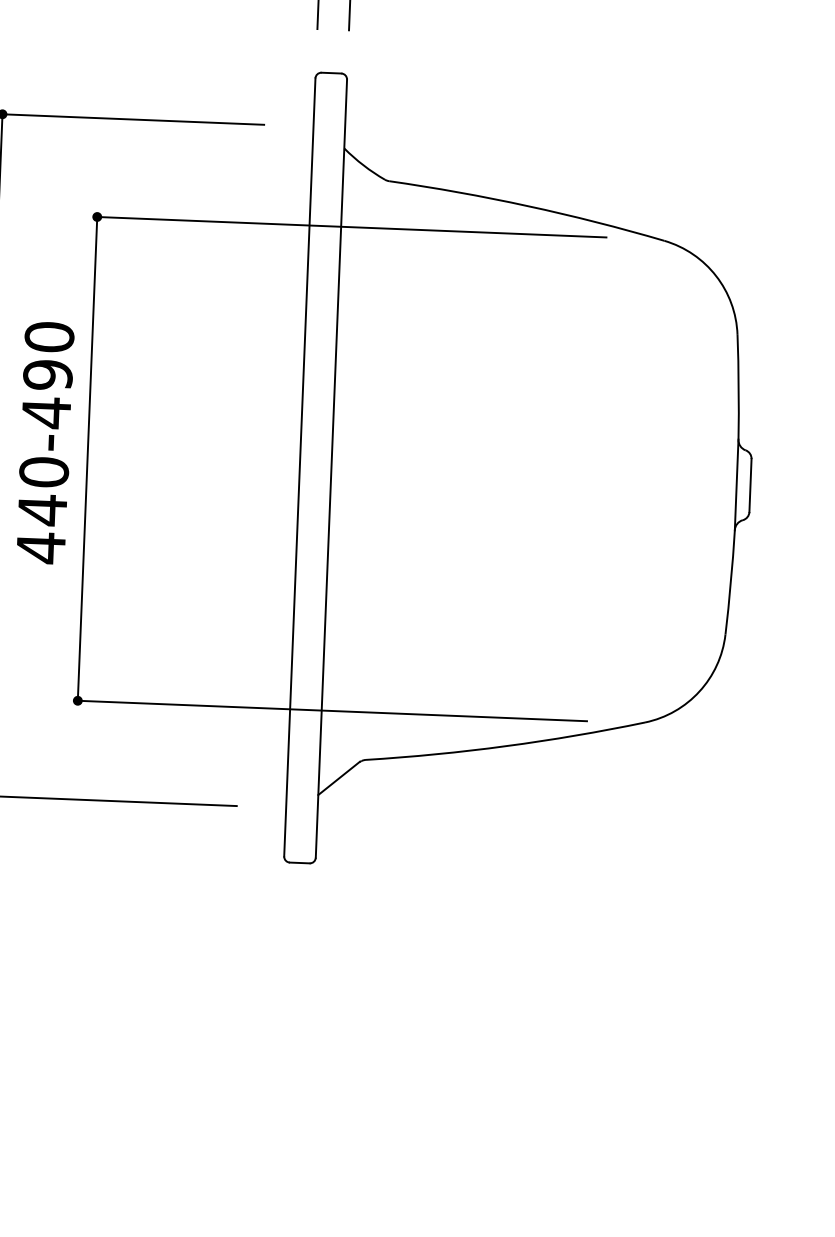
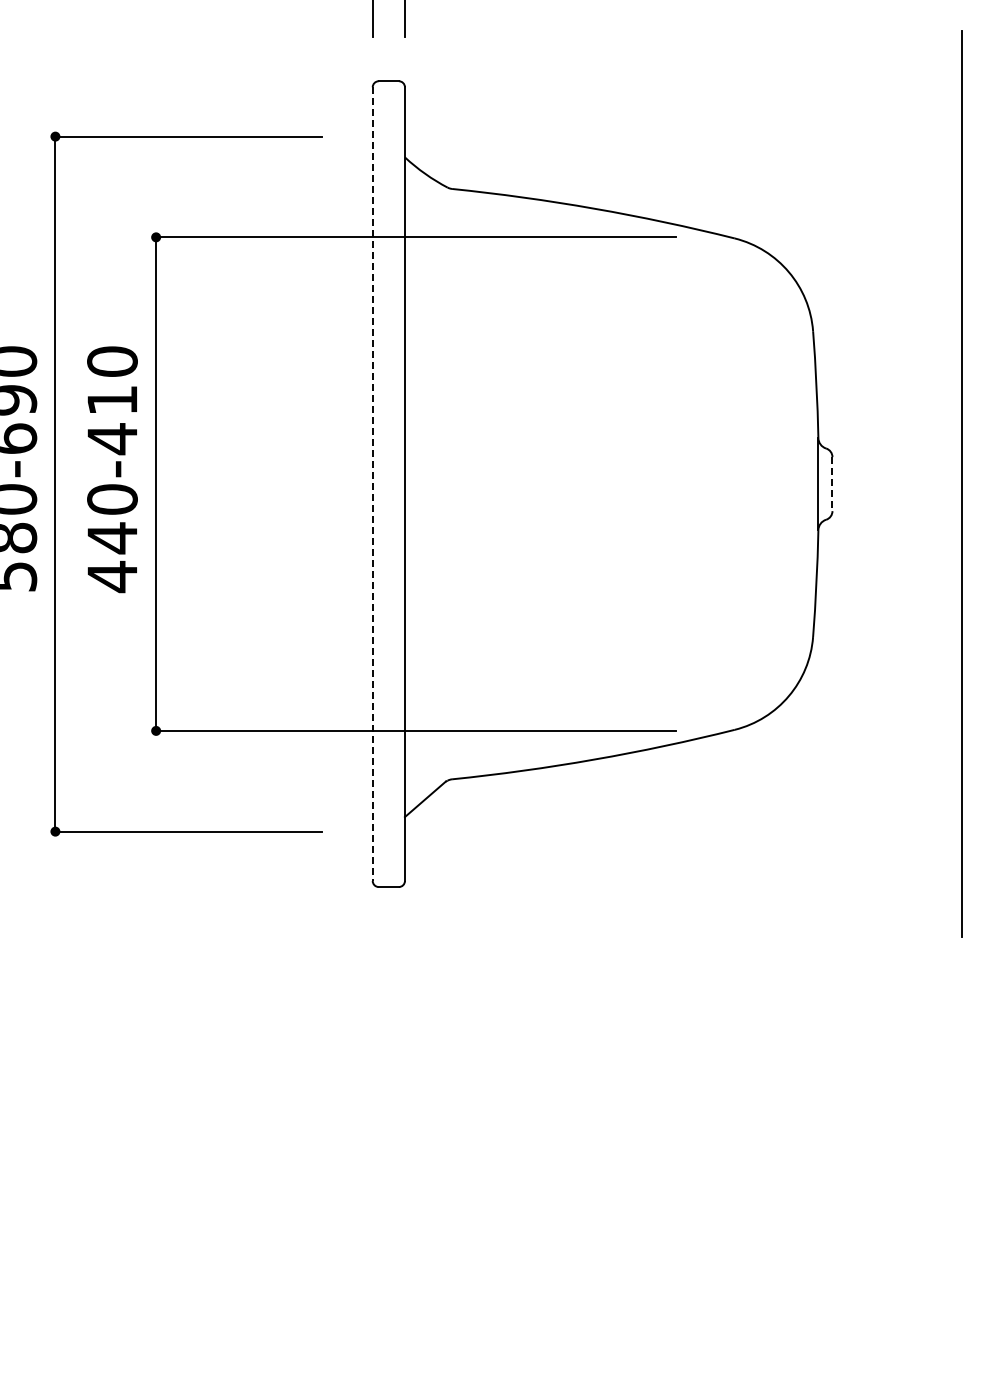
text: (48, 375) -> (112, 400), 440-490 -> 440-410
line: (299, 467) -> (372, 484), solid -> dashed
line: (750, 485) -> (832, 484), solid -> dashed

